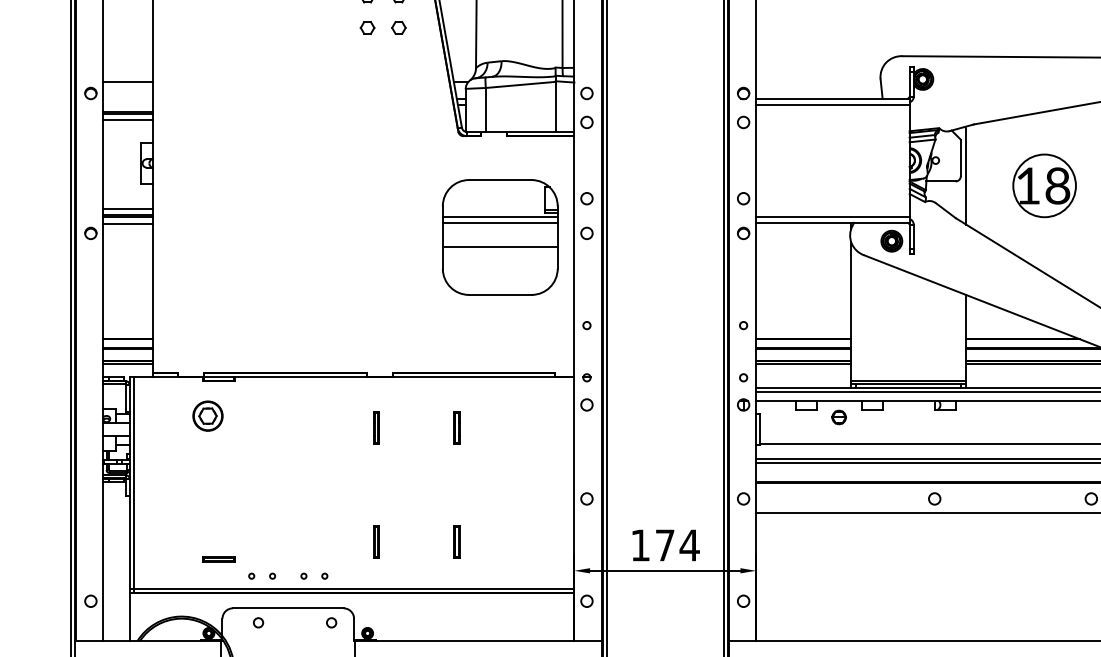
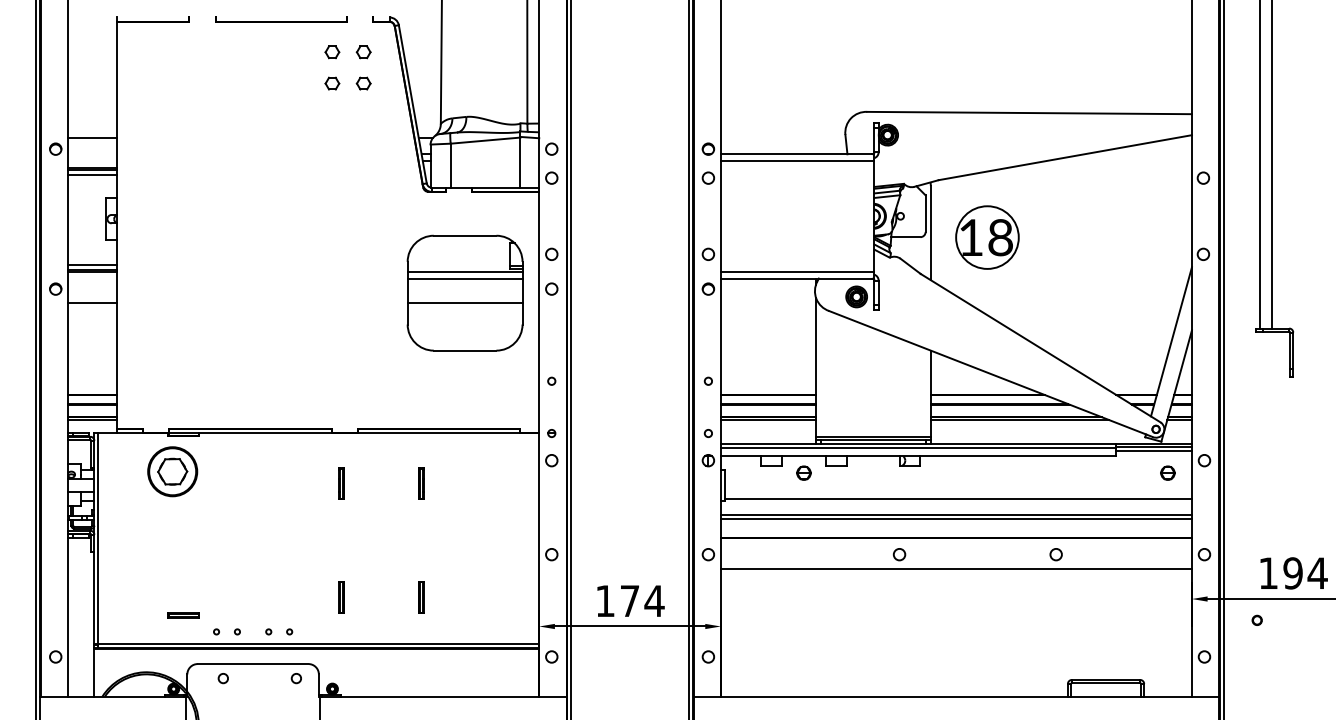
part: (1044, 185) -> (987, 237), moved
line: (127, 223) -> (92, 302), moved
part: (207, 415) -> (172, 471), size x1.67

